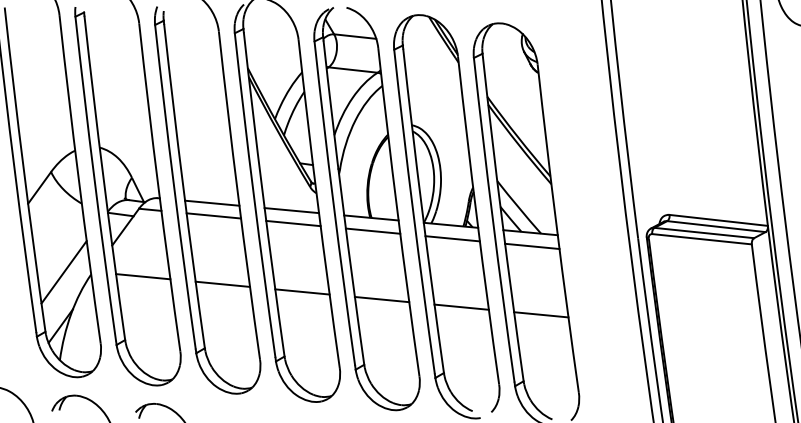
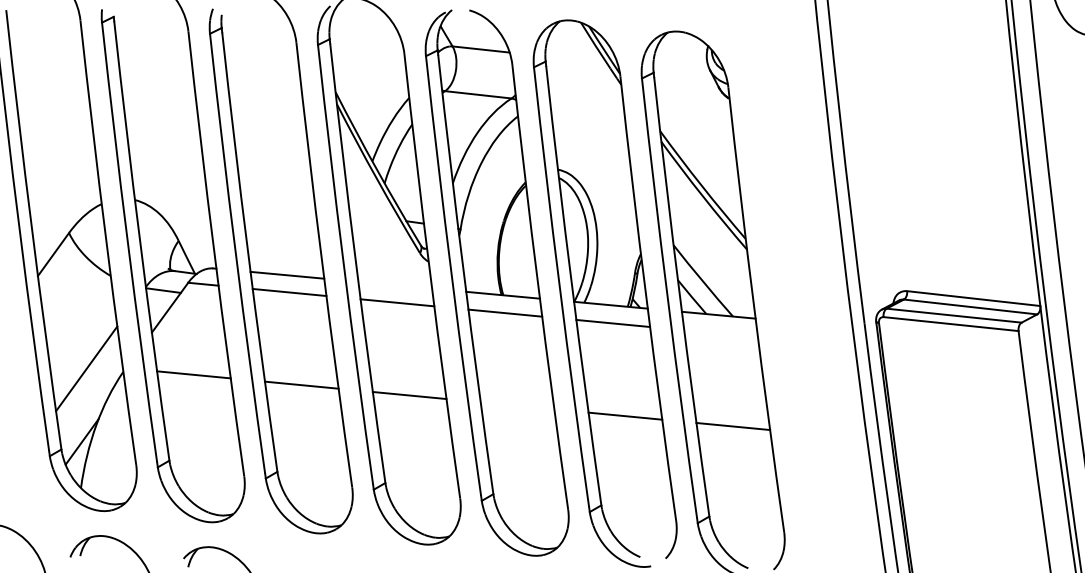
line: (291, 210) -> (394, 285), removed
line: (532, 246) -> (721, 333), removed
line: (381, 299) -> (516, 405), removed

